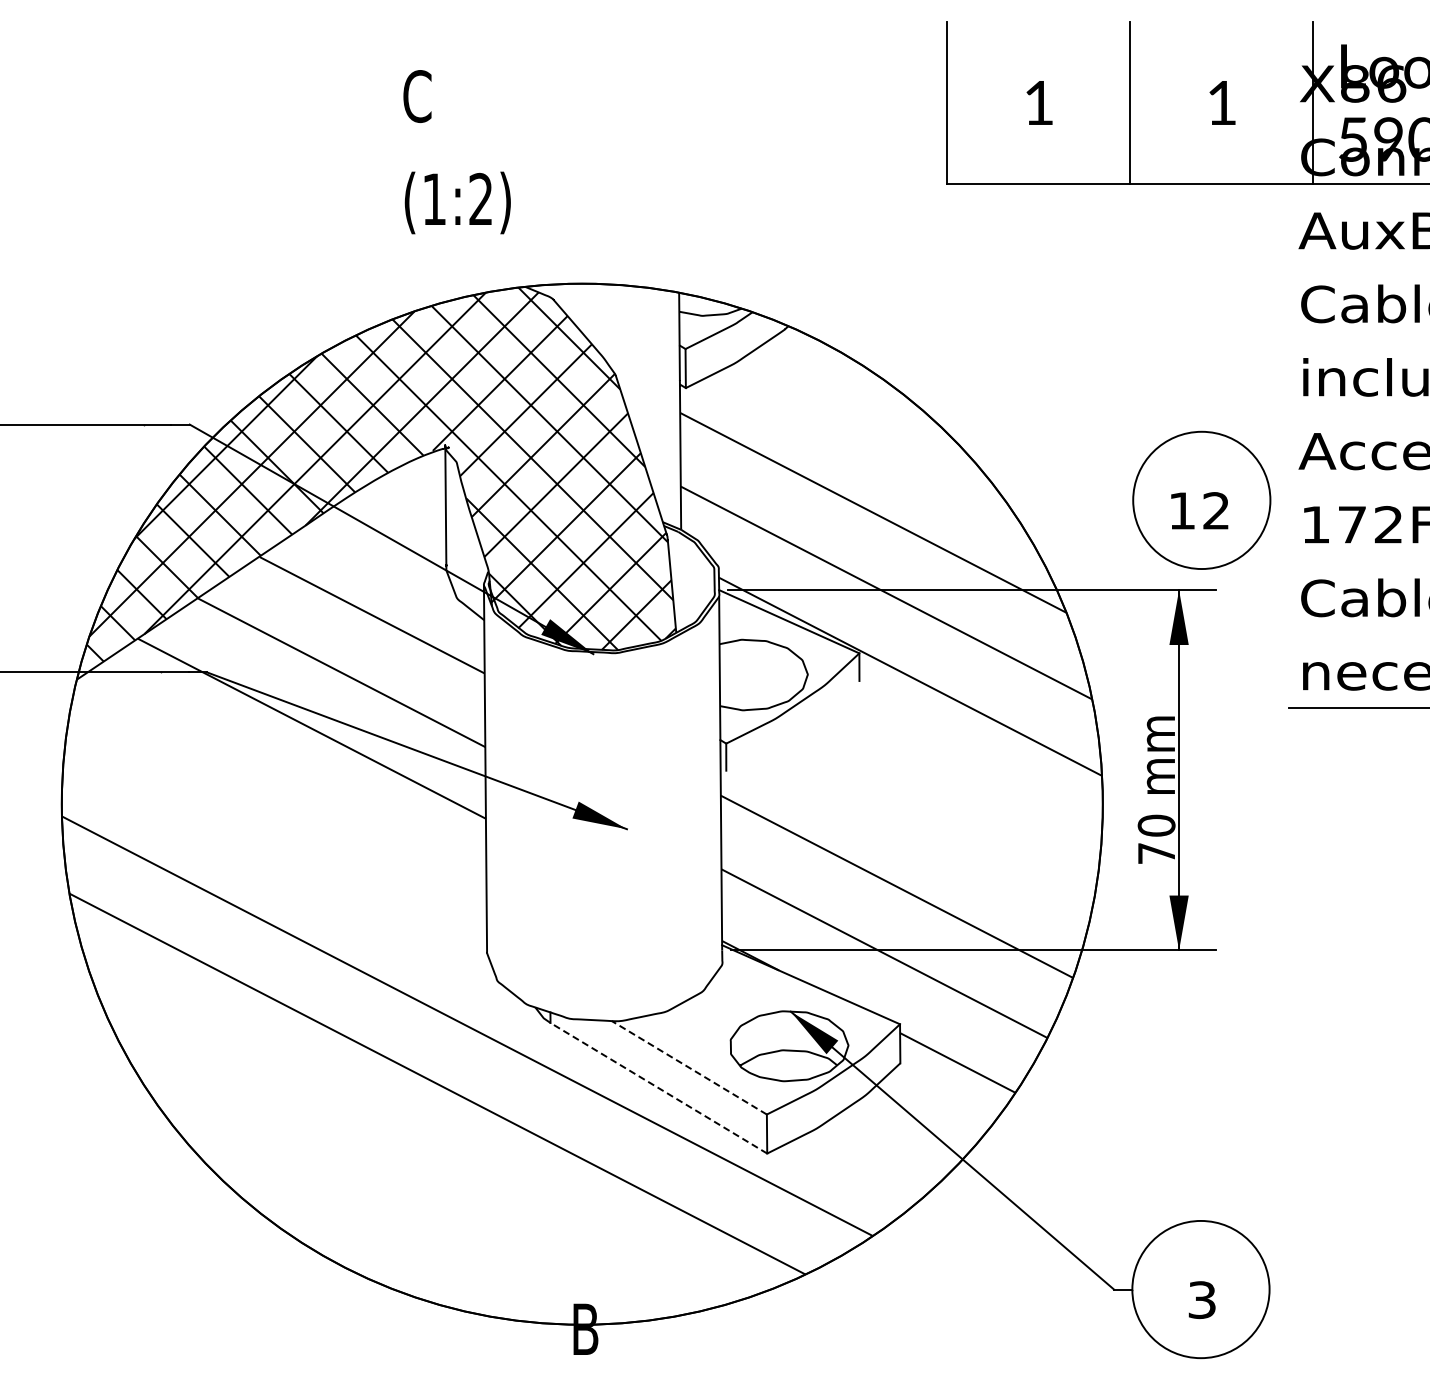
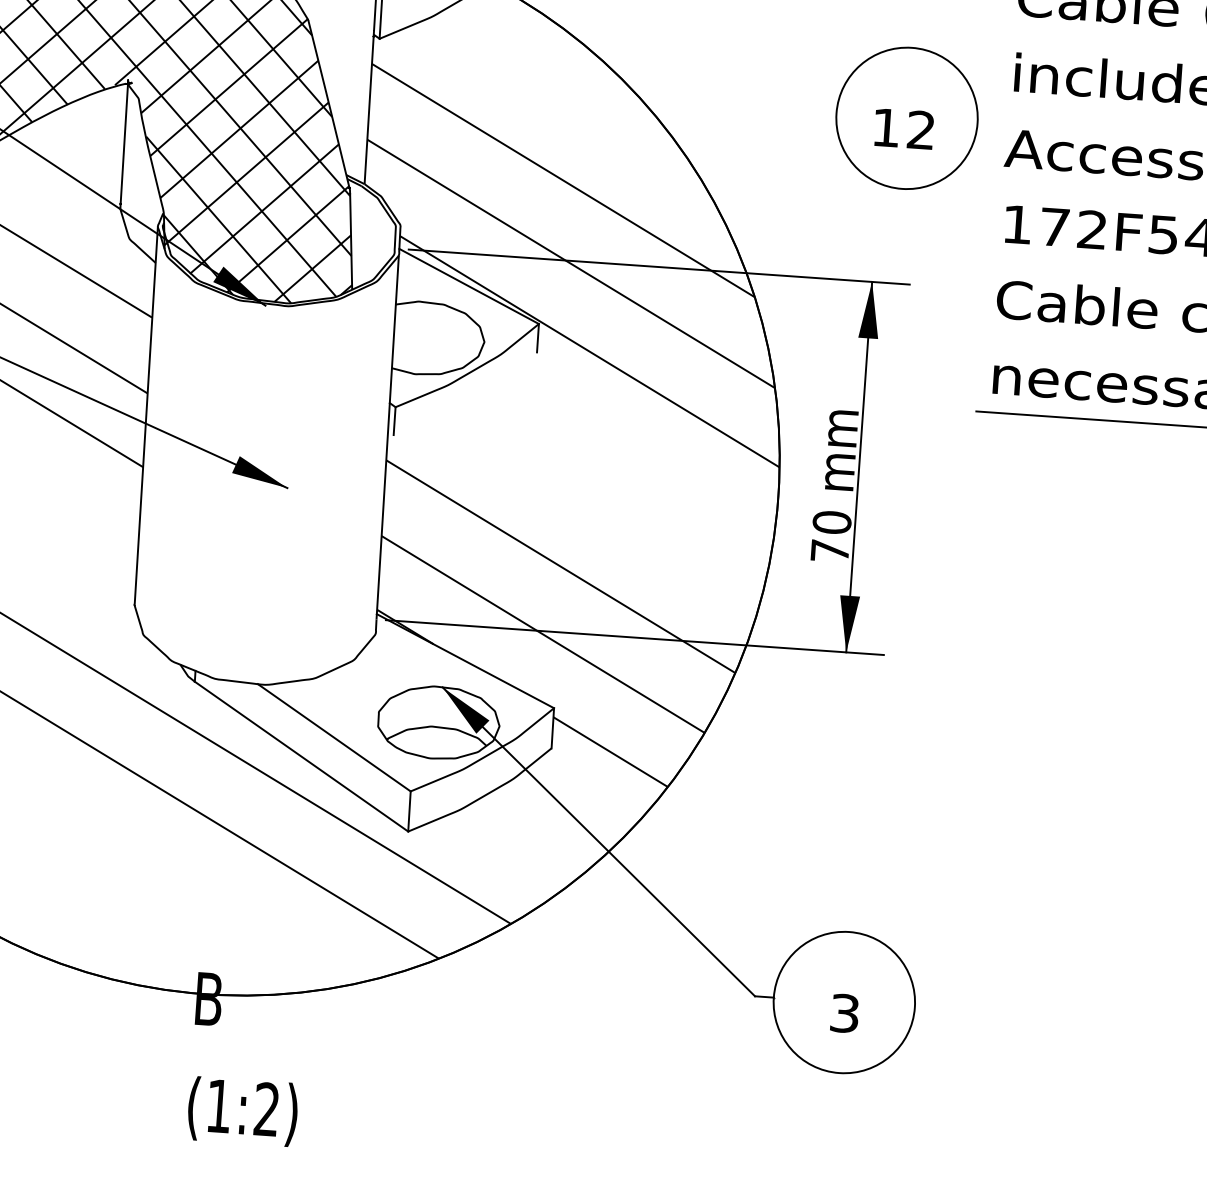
part: (1201, 499) -> (906, 117), moved
line: (689, 1067) -> (334, 737), dashed -> solid
line: (658, 1088) -> (301, 756), dashed -> solid

